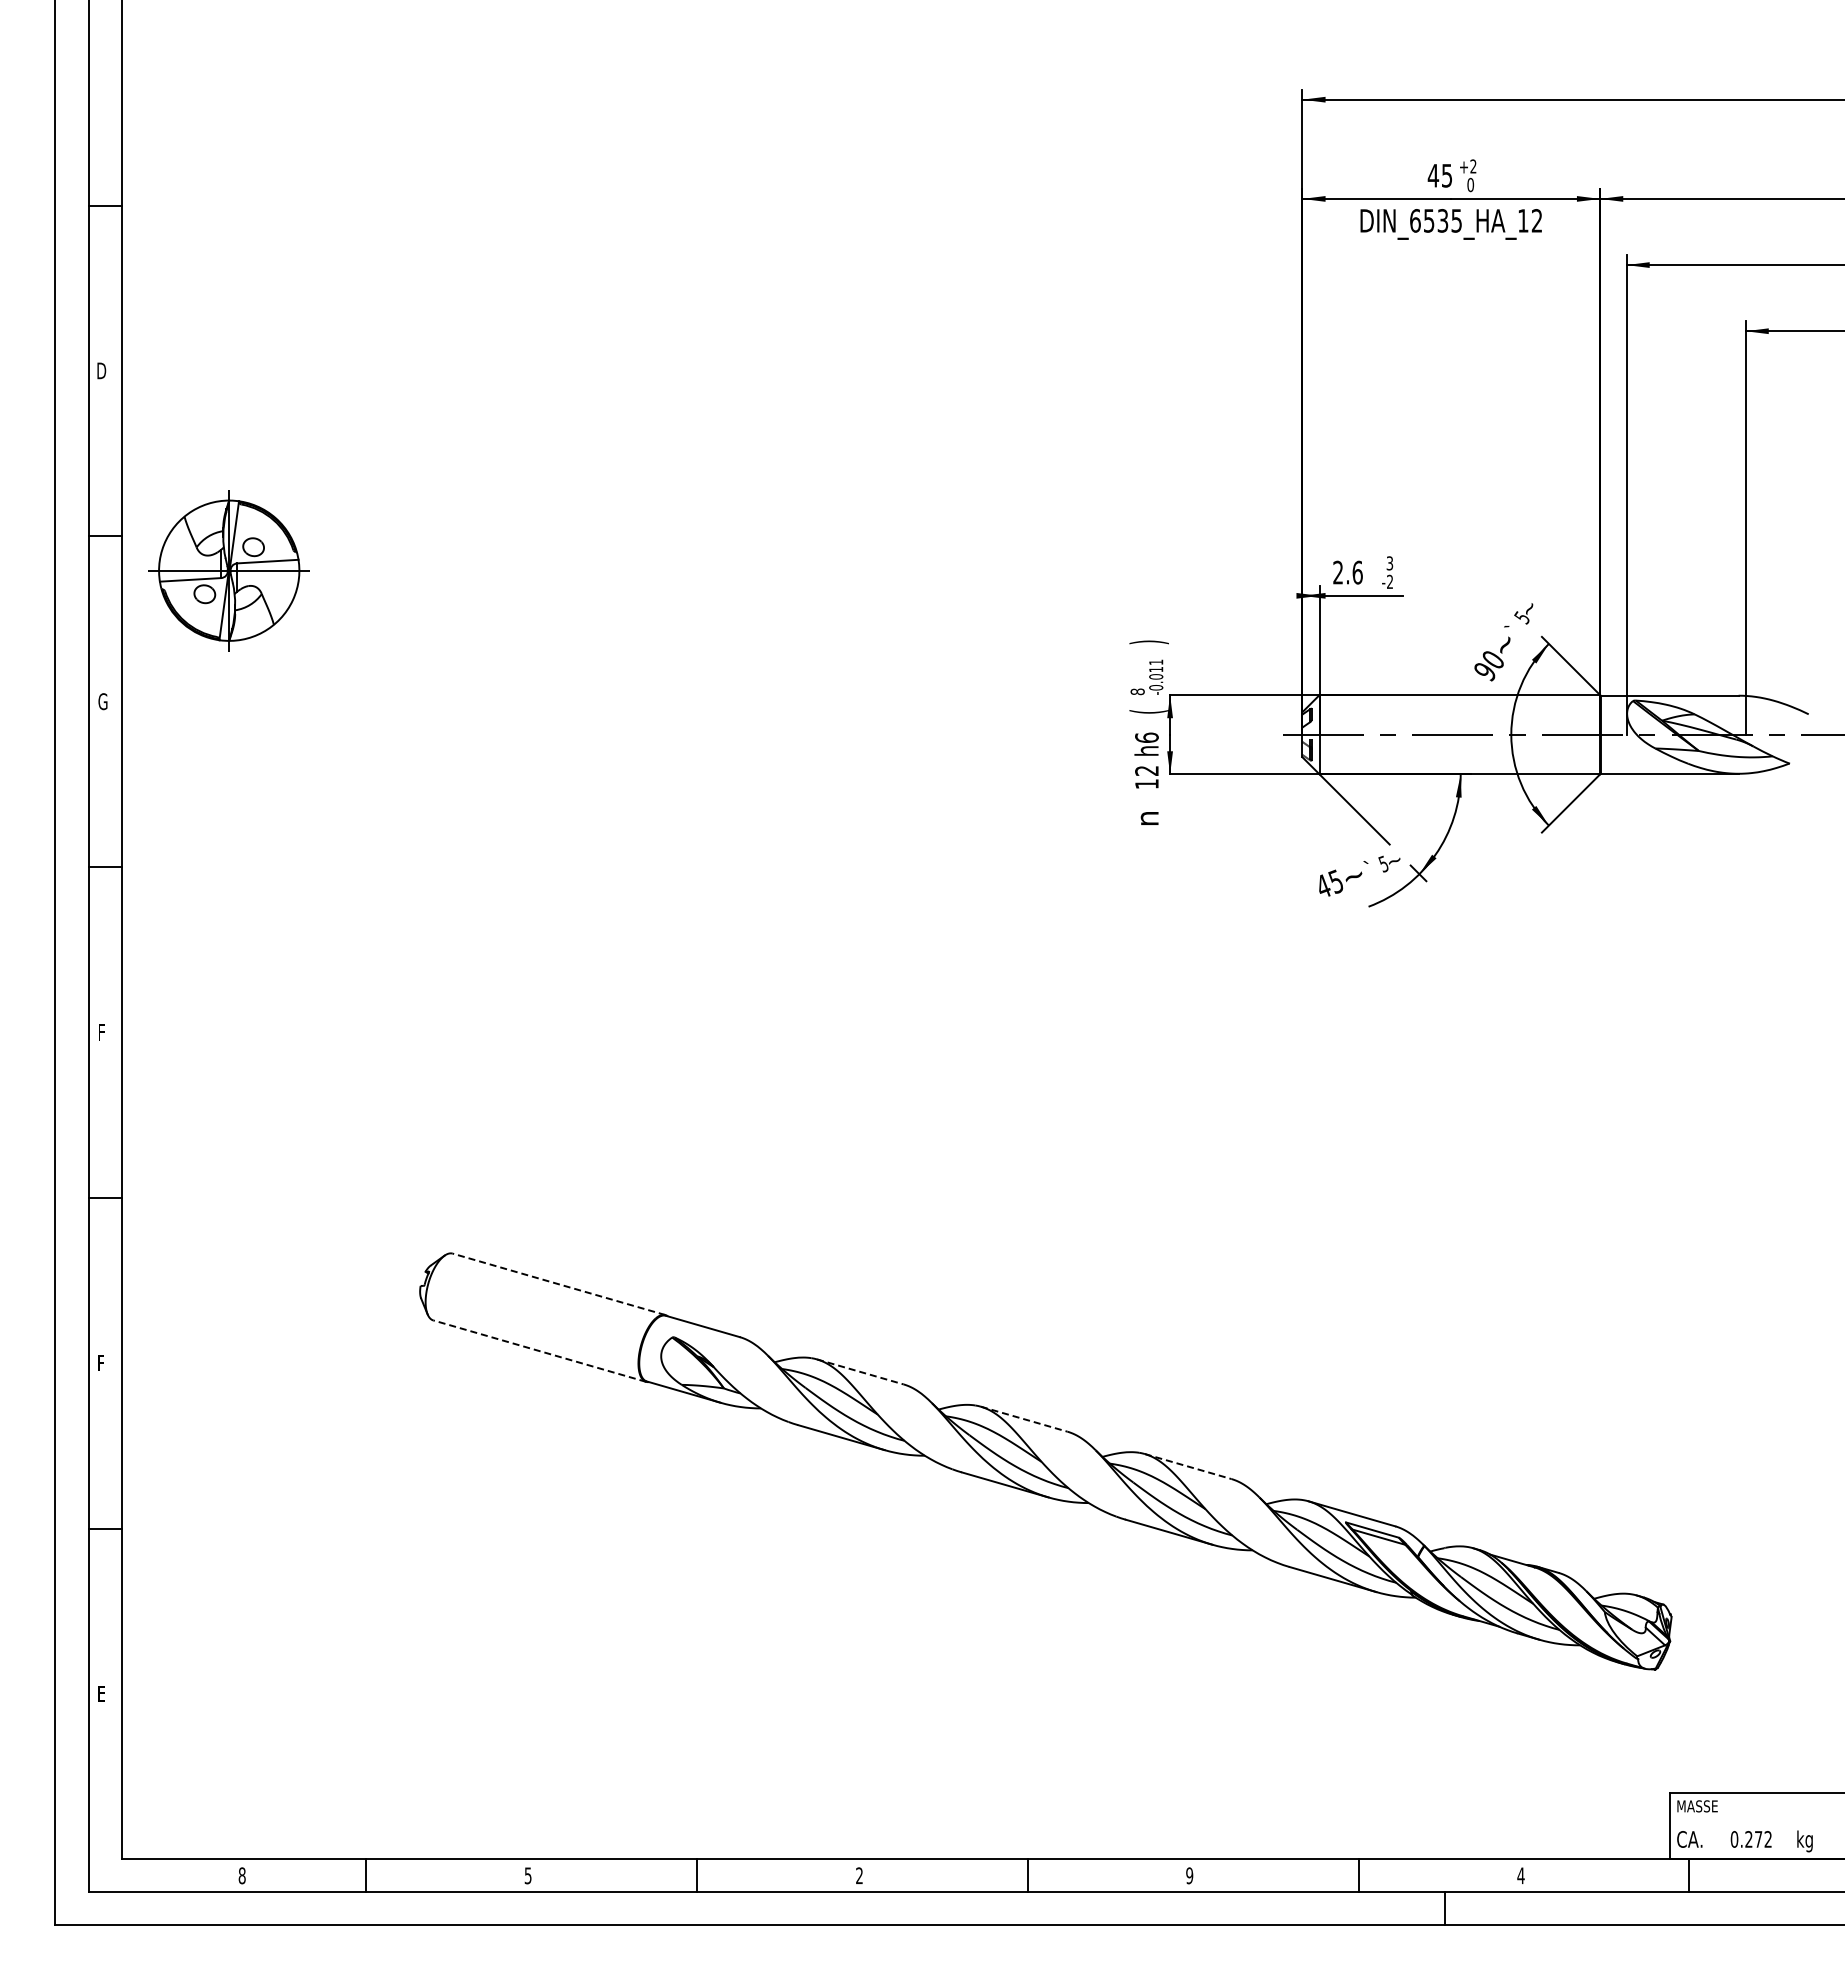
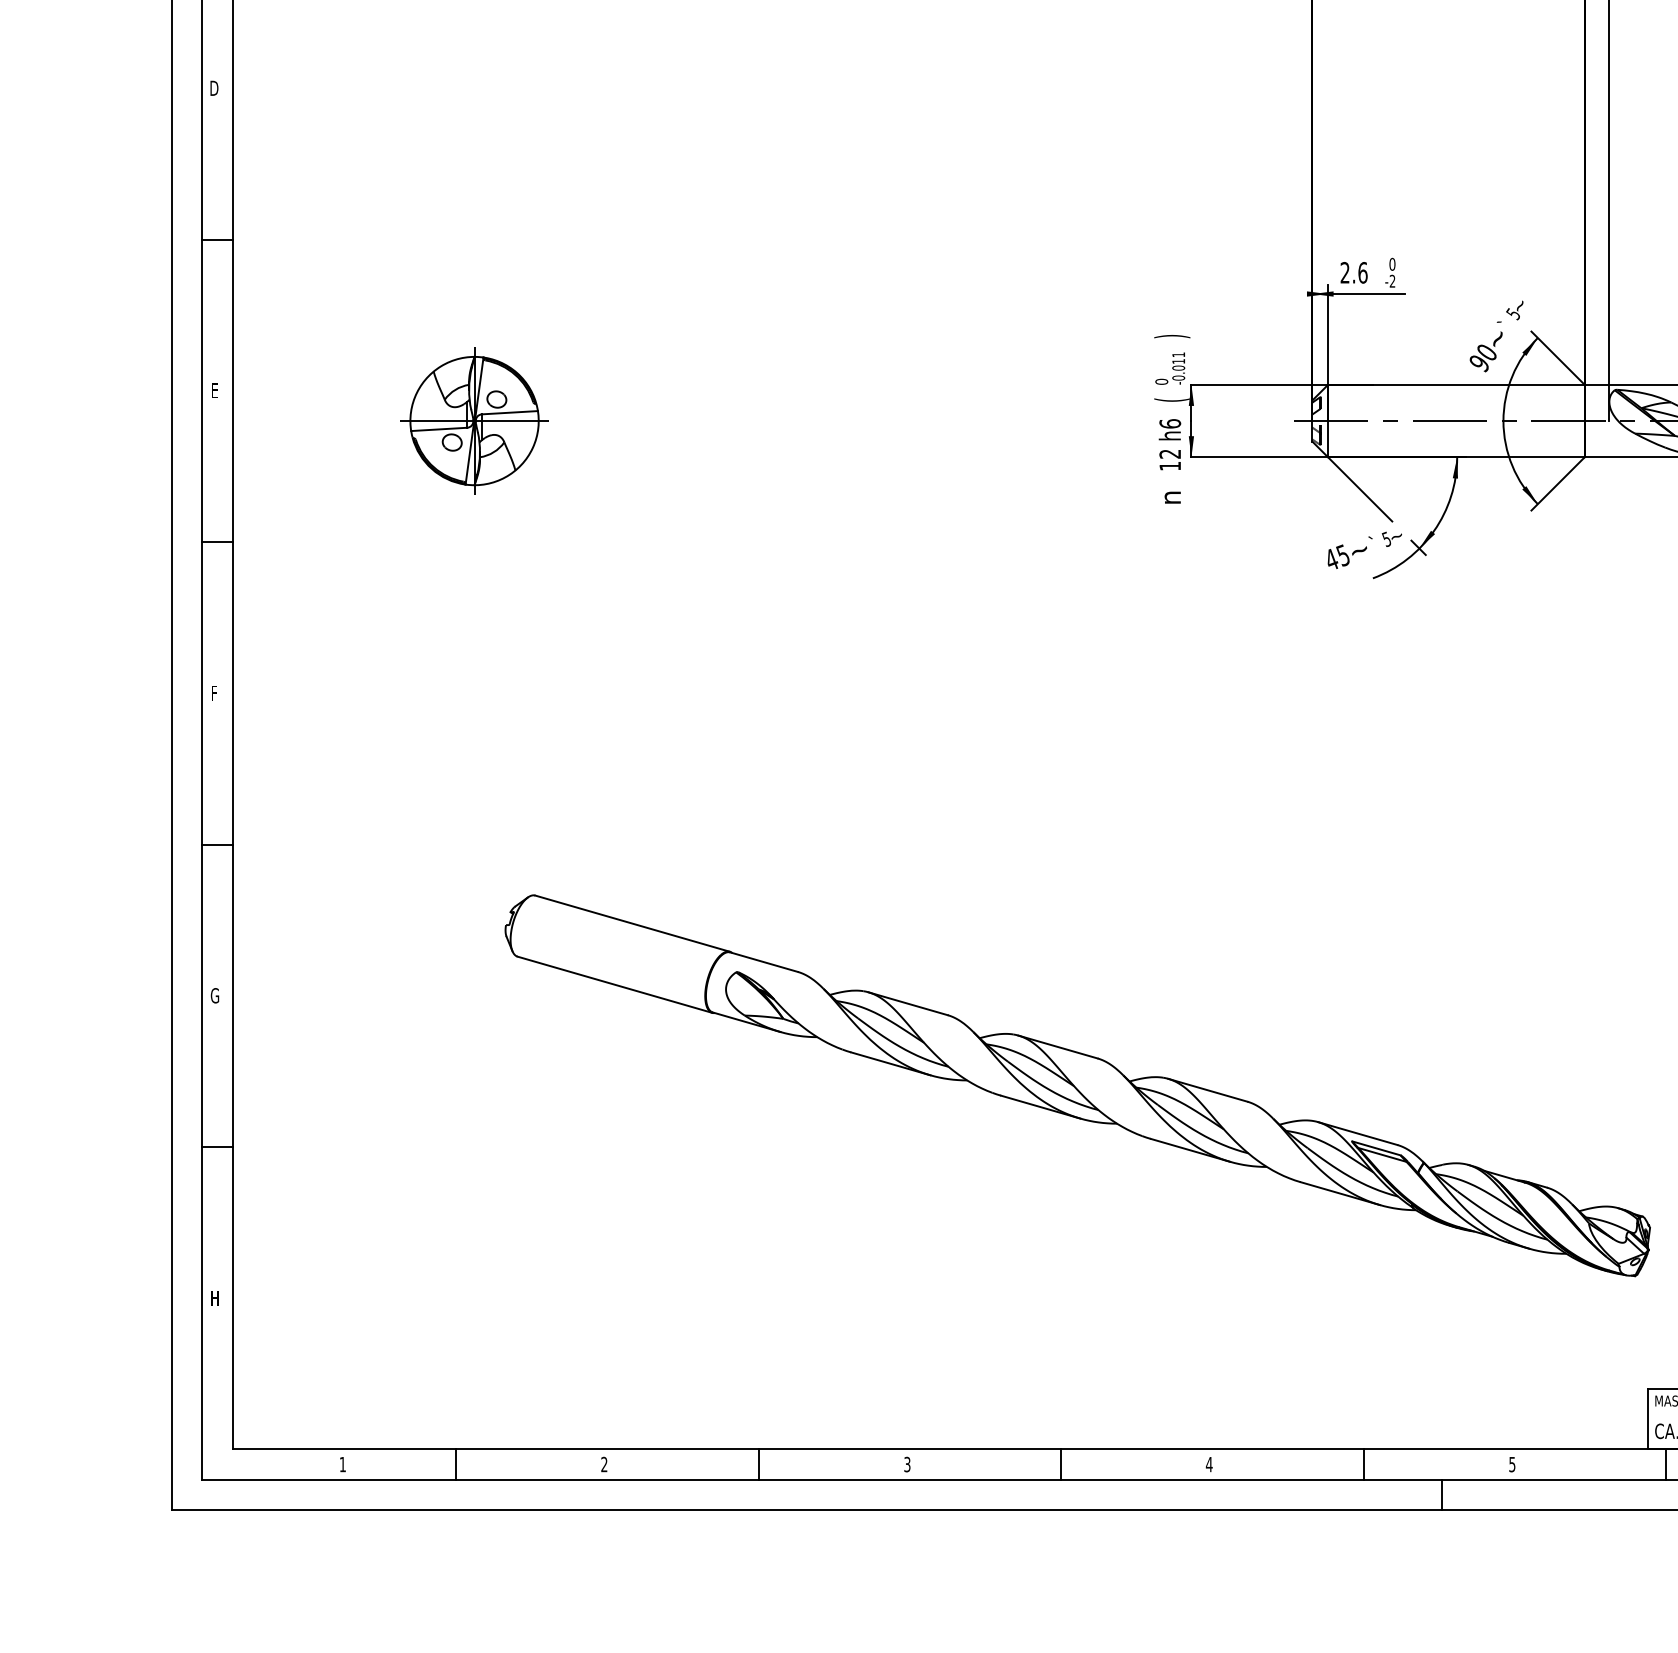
text: (1389, 563) -> (1392, 264), 3 -> 0
part: (228, 570) -> (473, 420), moved
text: (1137, 691) -> (1161, 381), 8 -> 0
text: (102, 701) -> (215, 390), G -> E
line: (559, 1284) -> (633, 923), dashed -> solid
line: (539, 1351) -> (614, 985), dashed -> solid
text: (101, 1362) -> (214, 995), F -> G
line: (860, 1372) -> (908, 1004), dashed -> solid
line: (1024, 1419) -> (1058, 1047), dashed -> solid
line: (1188, 1466) -> (1208, 1090), dashed -> solid
text: (102, 1693) -> (215, 1297), E -> H
text: (241, 1875) -> (342, 1464), 8 -> 1
text: (527, 1875) -> (603, 1464), 5 -> 2
text: (859, 1875) -> (907, 1464), 2 -> 3
text: (1189, 1875) -> (1209, 1464), 9 -> 4
text: (1520, 1875) -> (1511, 1464), 4 -> 5

